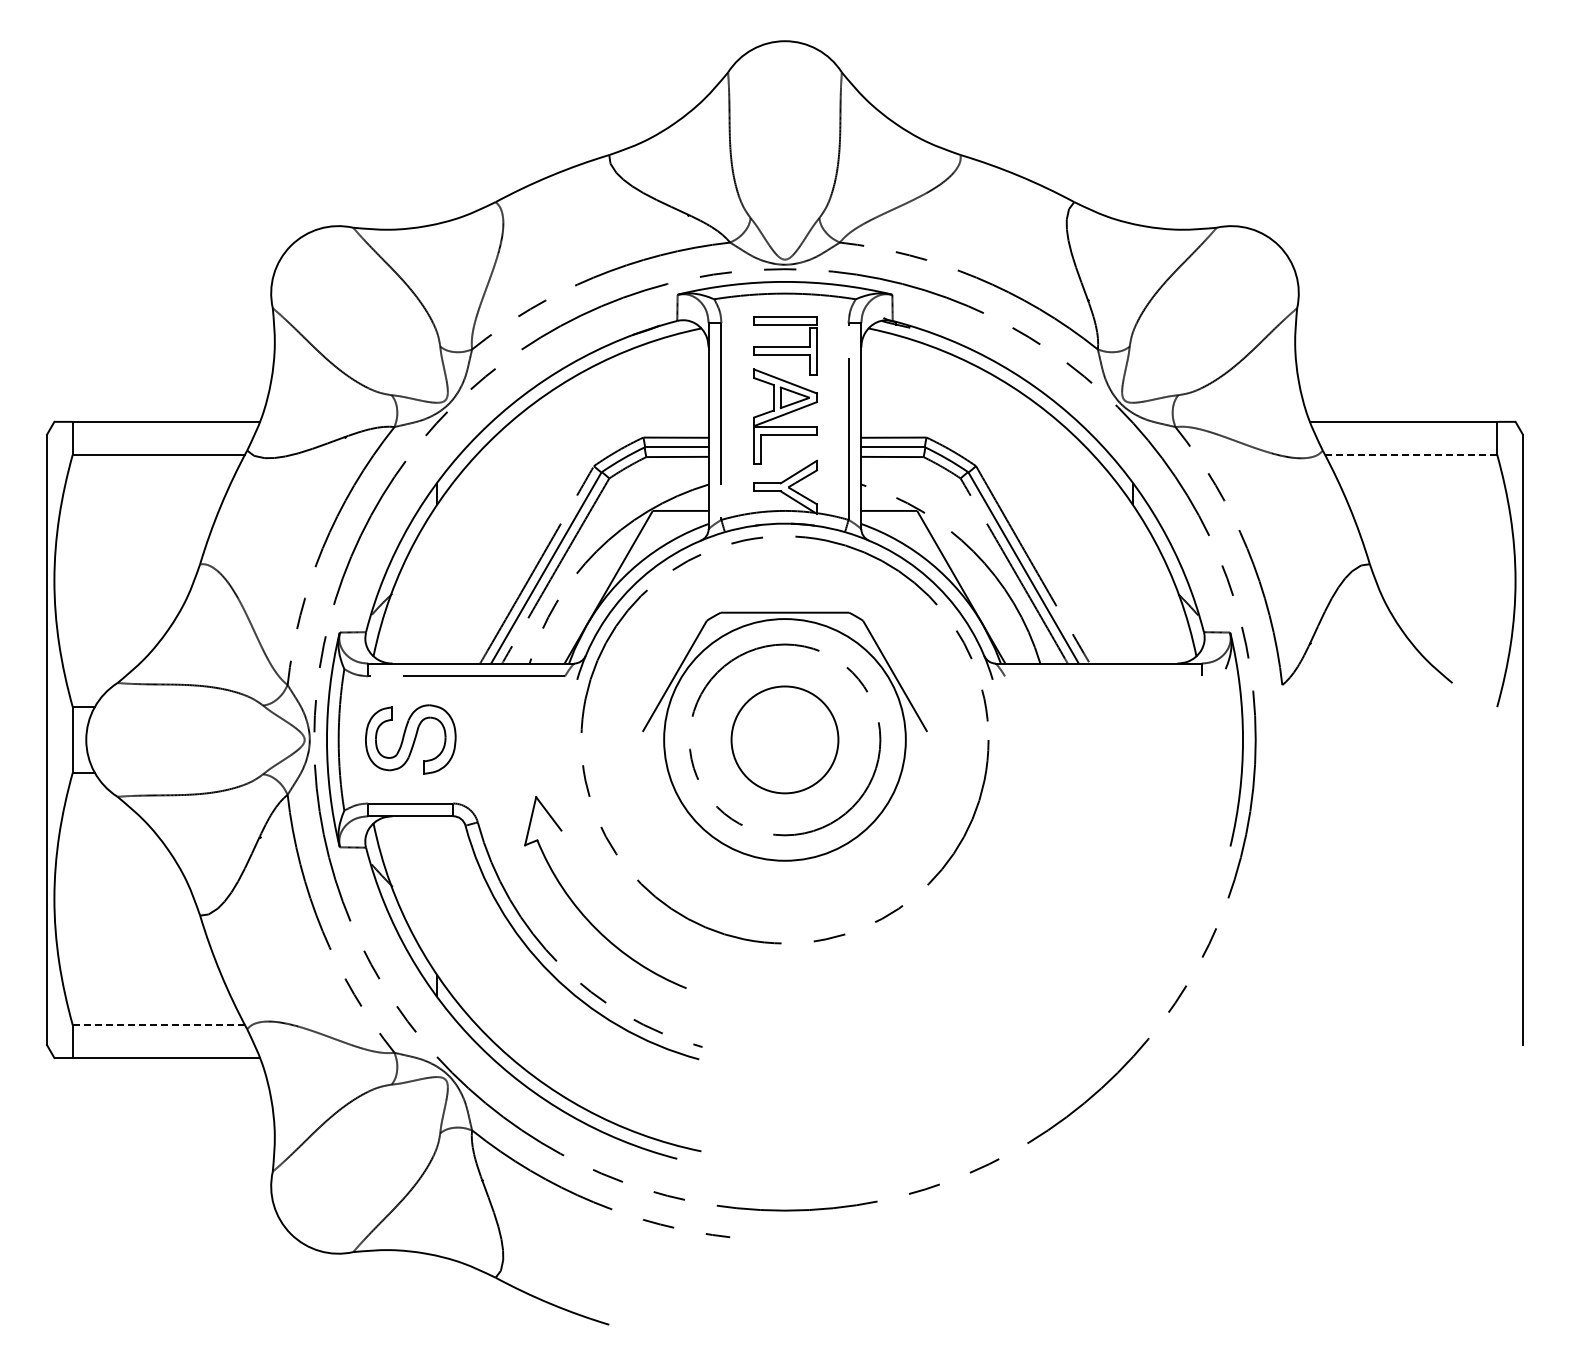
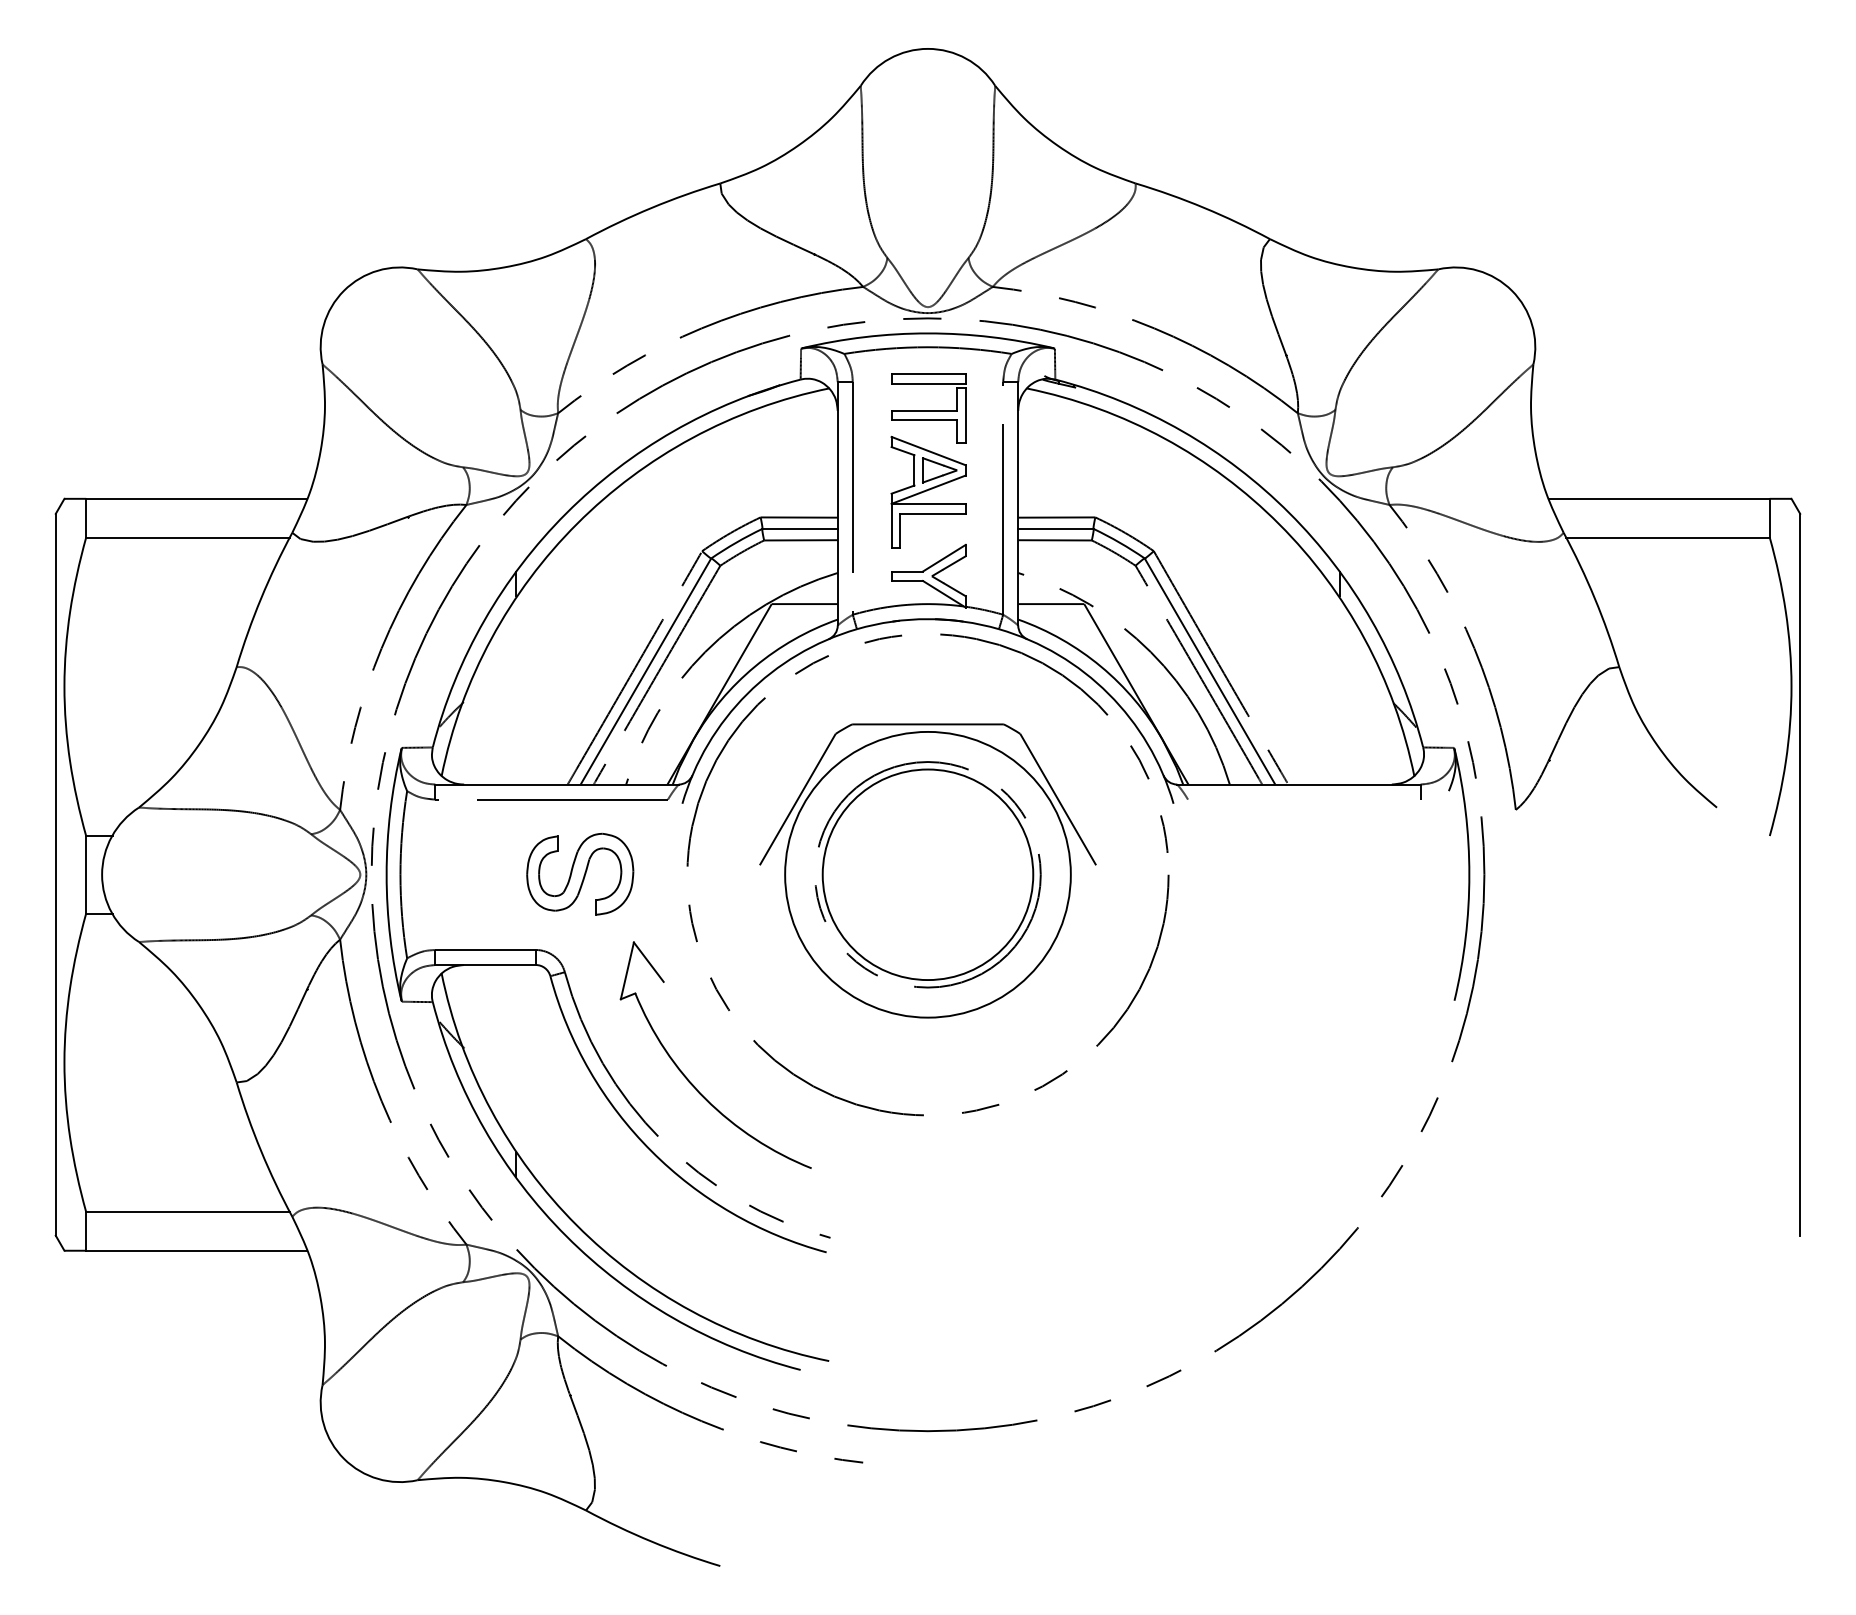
line: (1410, 454) -> (1667, 537), dashed -> solid
part: (410, 739) -> (579, 874), moved
circle: (784, 739) -> (927, 874), size x1.67
line: (158, 1025) -> (187, 1212), dashed -> solid

